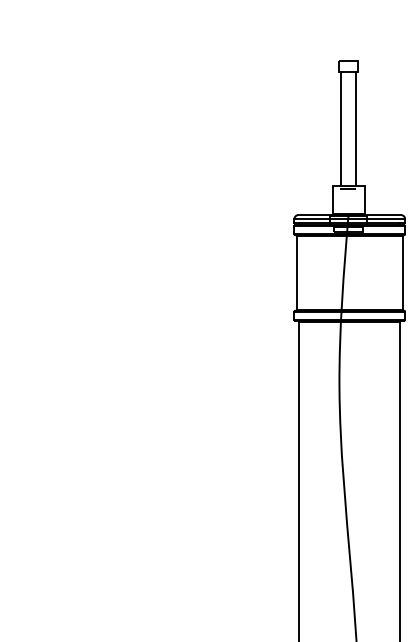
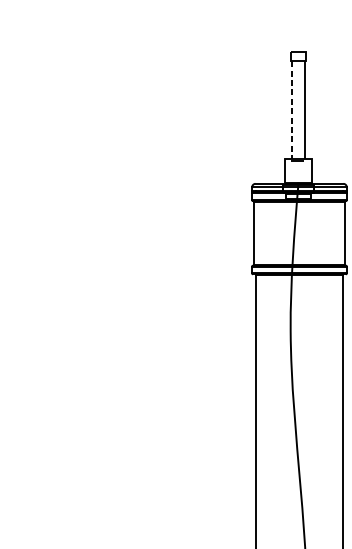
line: (341, 129) -> (292, 110), solid -> dashed

